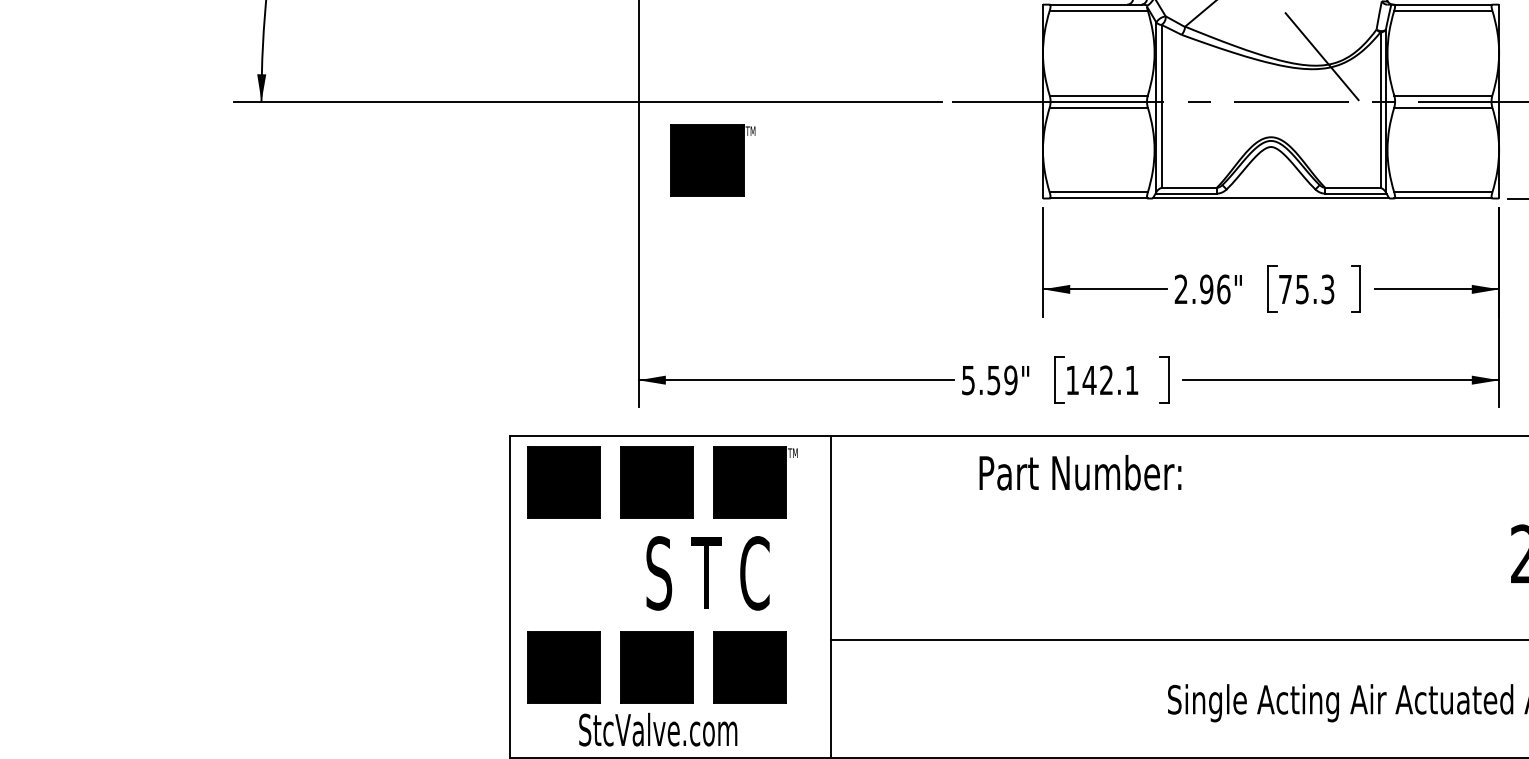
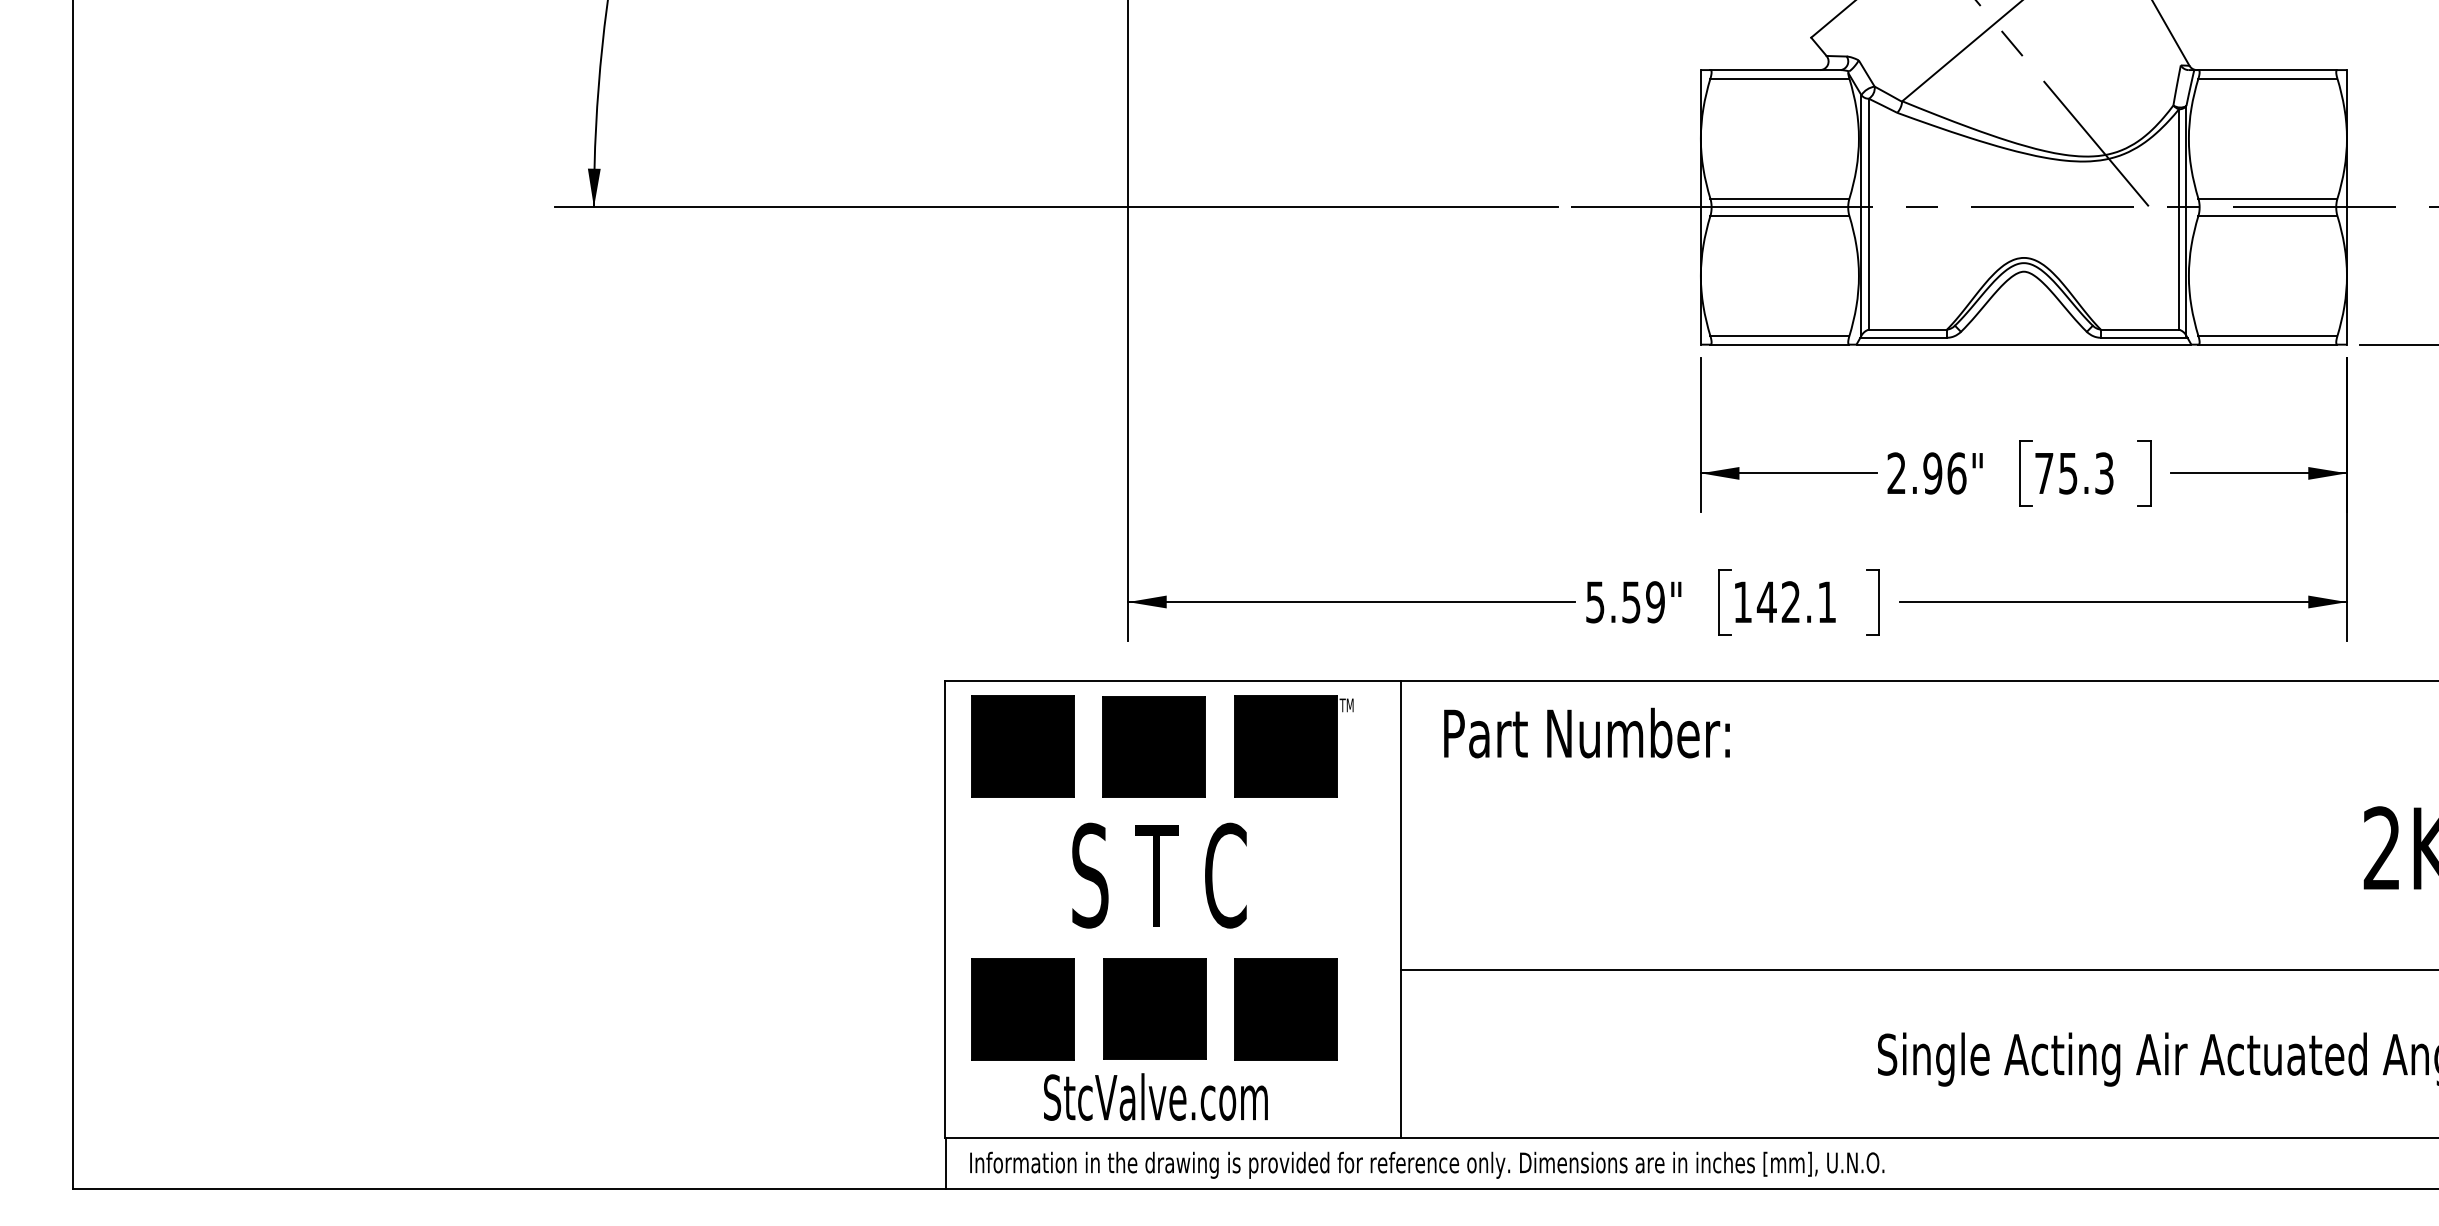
part: (713, 160) -> (1233, 290), removed
text: (1080, 472) -> (1586, 732), moved
text: (708, 573) -> (1159, 875), moved

